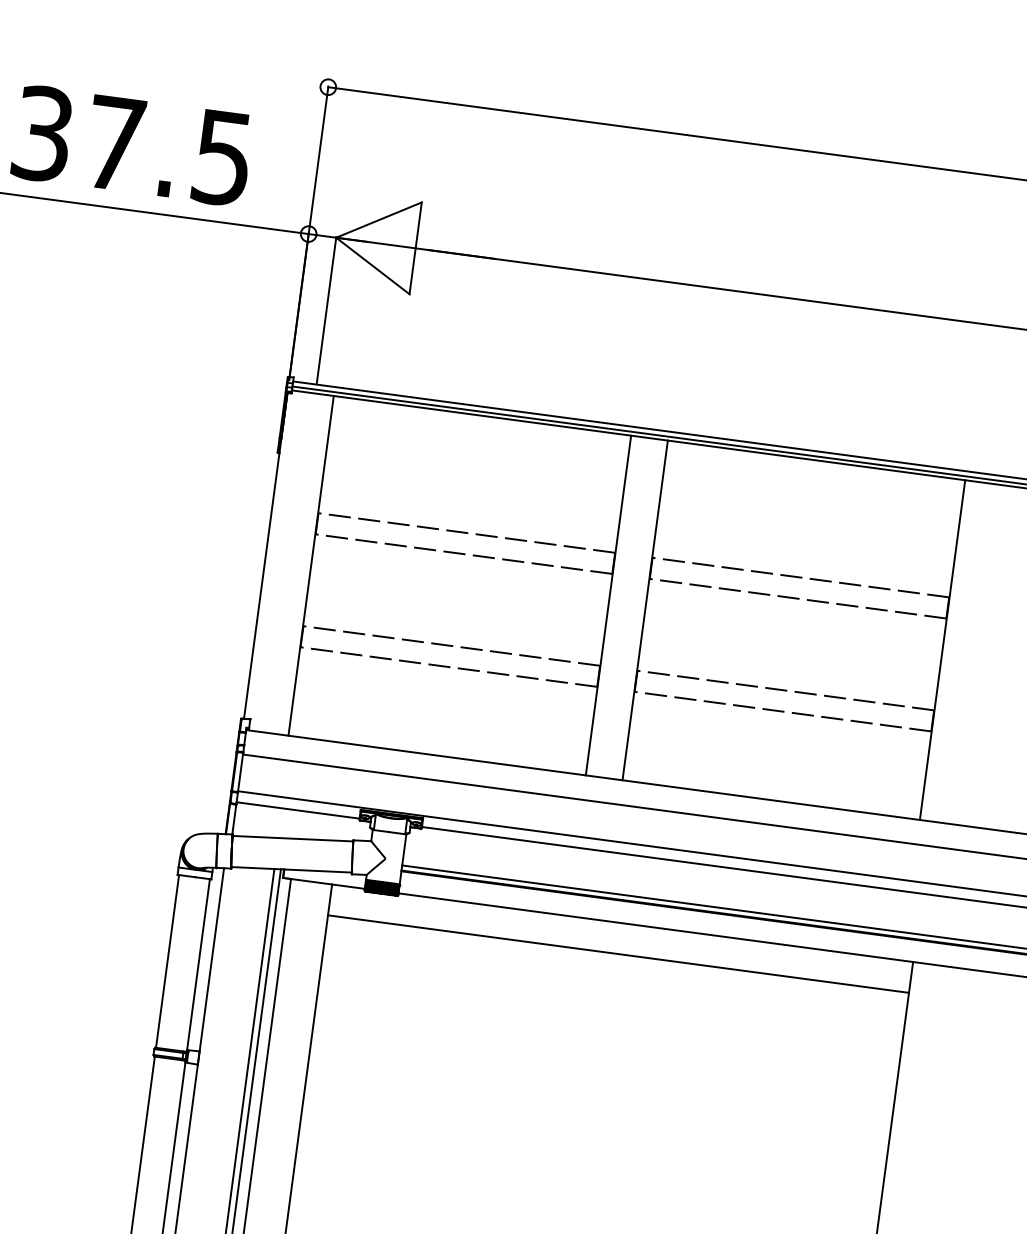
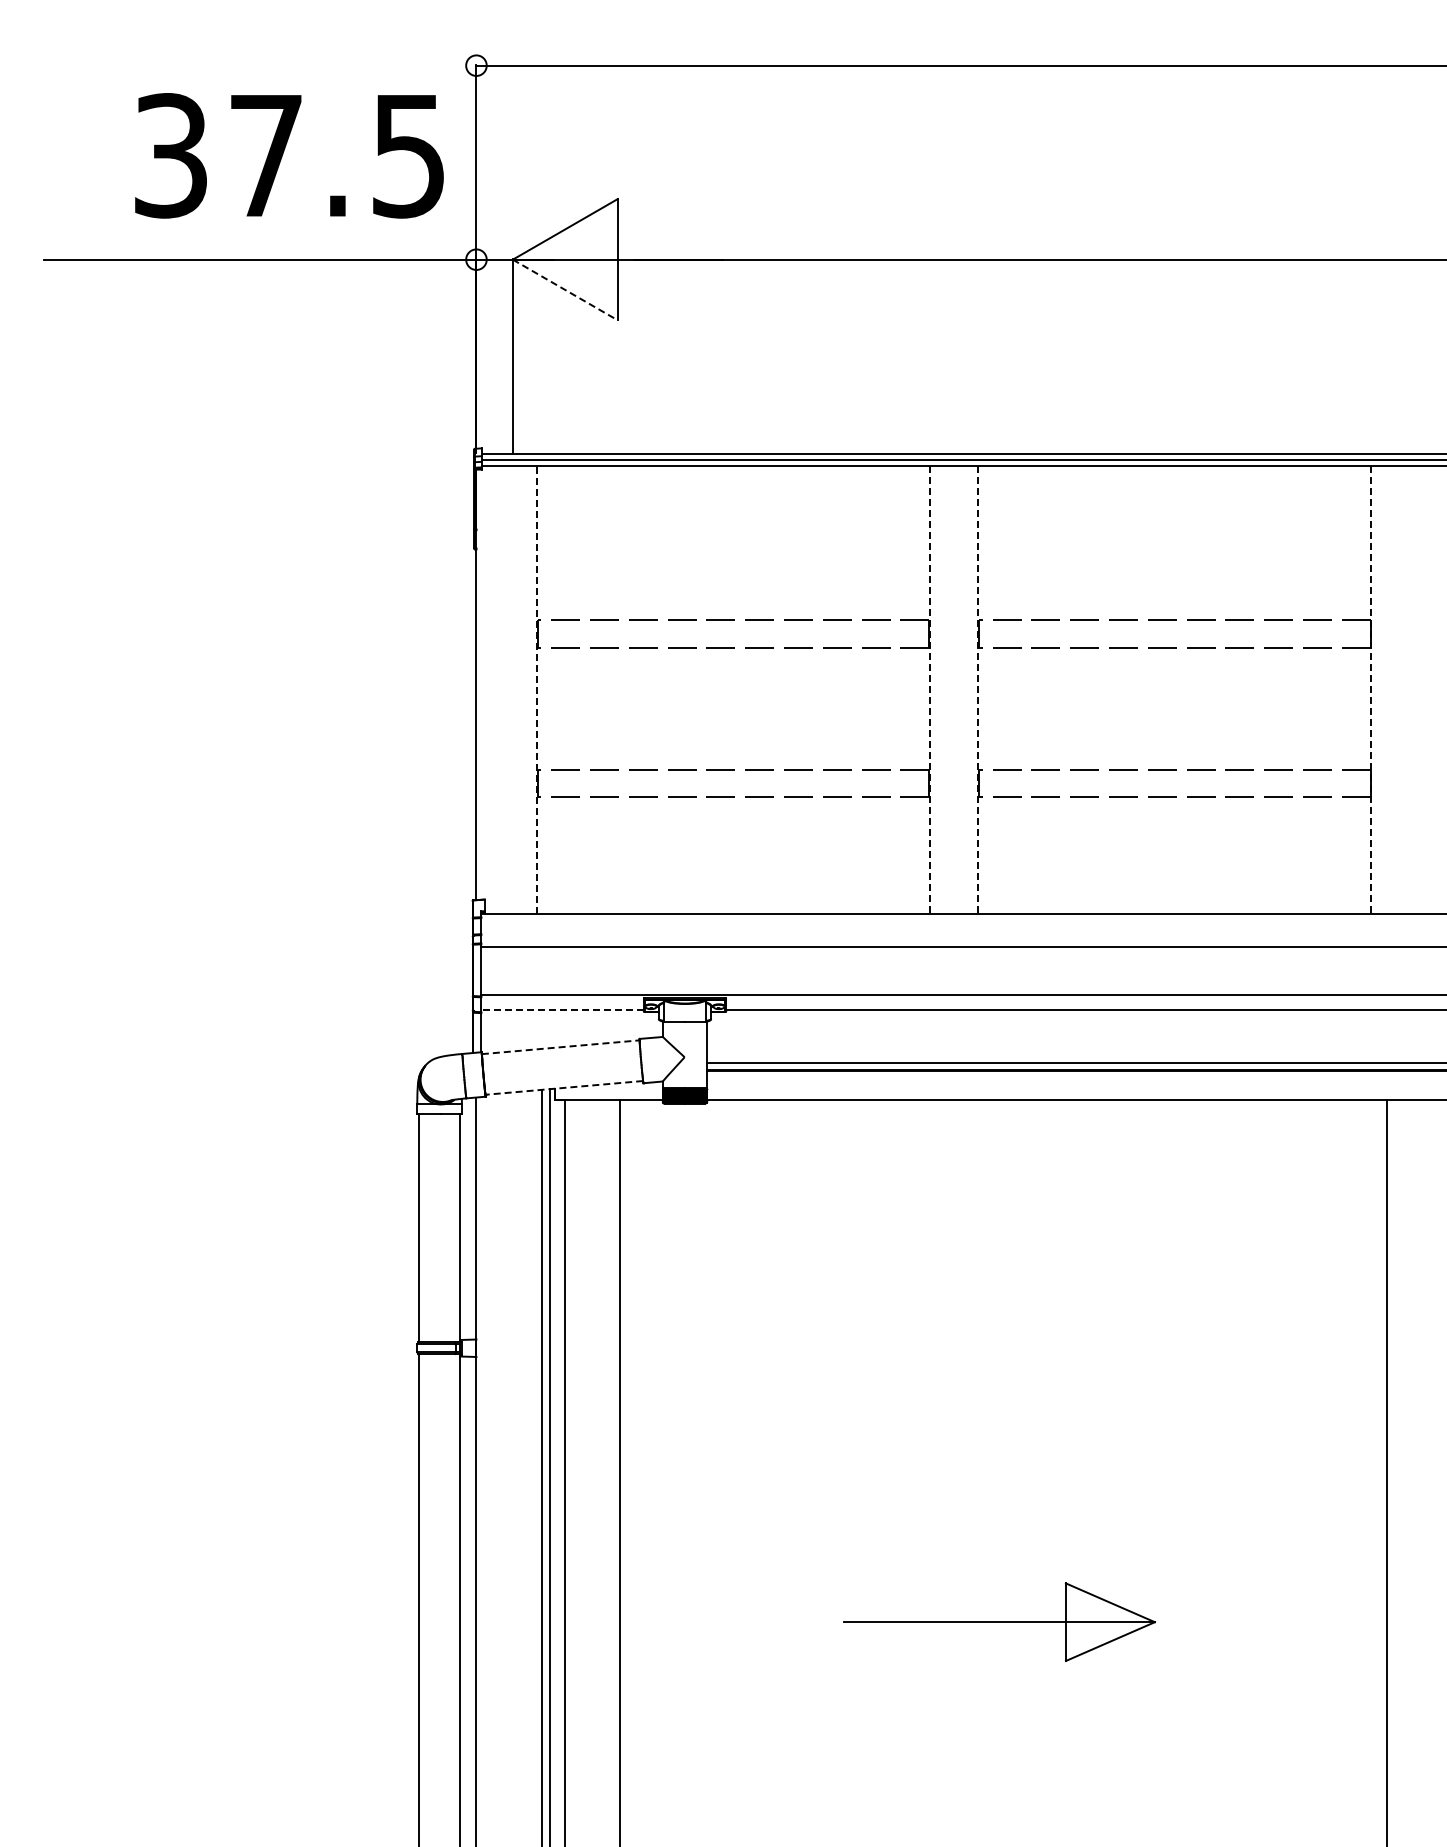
text: (132, 145) -> (289, 155), moved
line: (372, 266) -> (565, 290), solid -> dashed
line: (311, 565) -> (537, 689), solid -> dashed
line: (608, 605) -> (929, 690), solid -> dashed
line: (645, 610) -> (978, 690), solid -> dashed
line: (942, 650) -> (1371, 690), solid -> dashed
line: (298, 810) -> (562, 1009), solid -> dashed
line: (293, 838) -> (561, 1047), solid -> dashed
line: (290, 869) -> (563, 1087), solid -> dashed
line: (618, 953) -> (1003, 1140), removed

